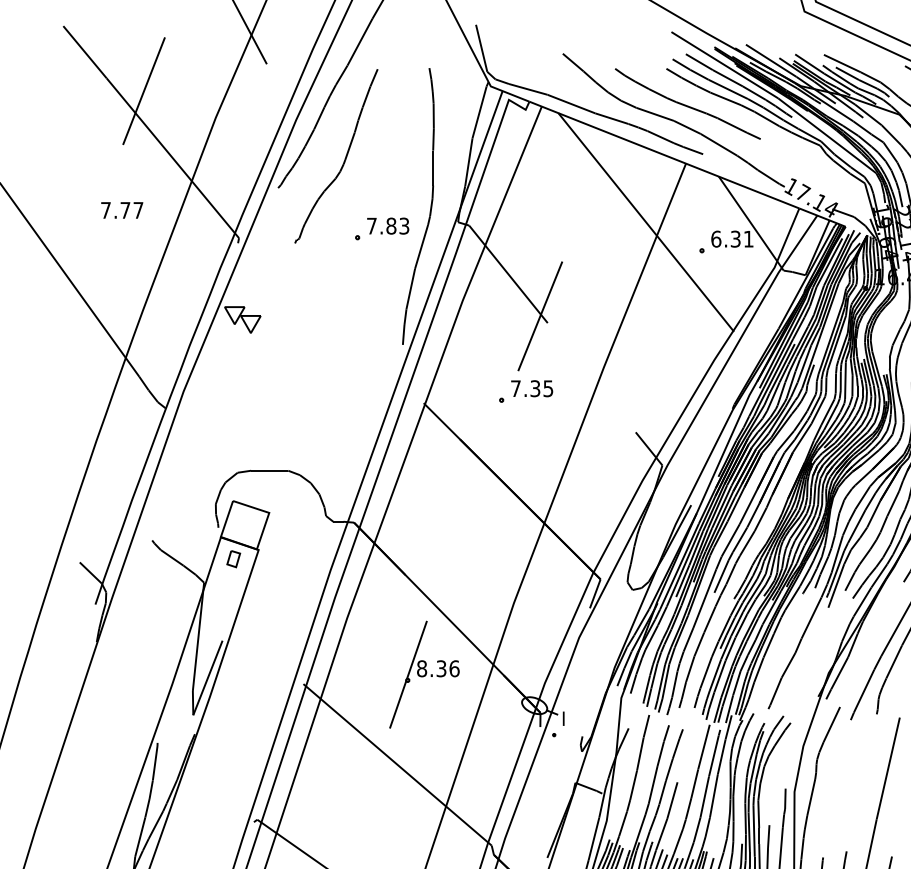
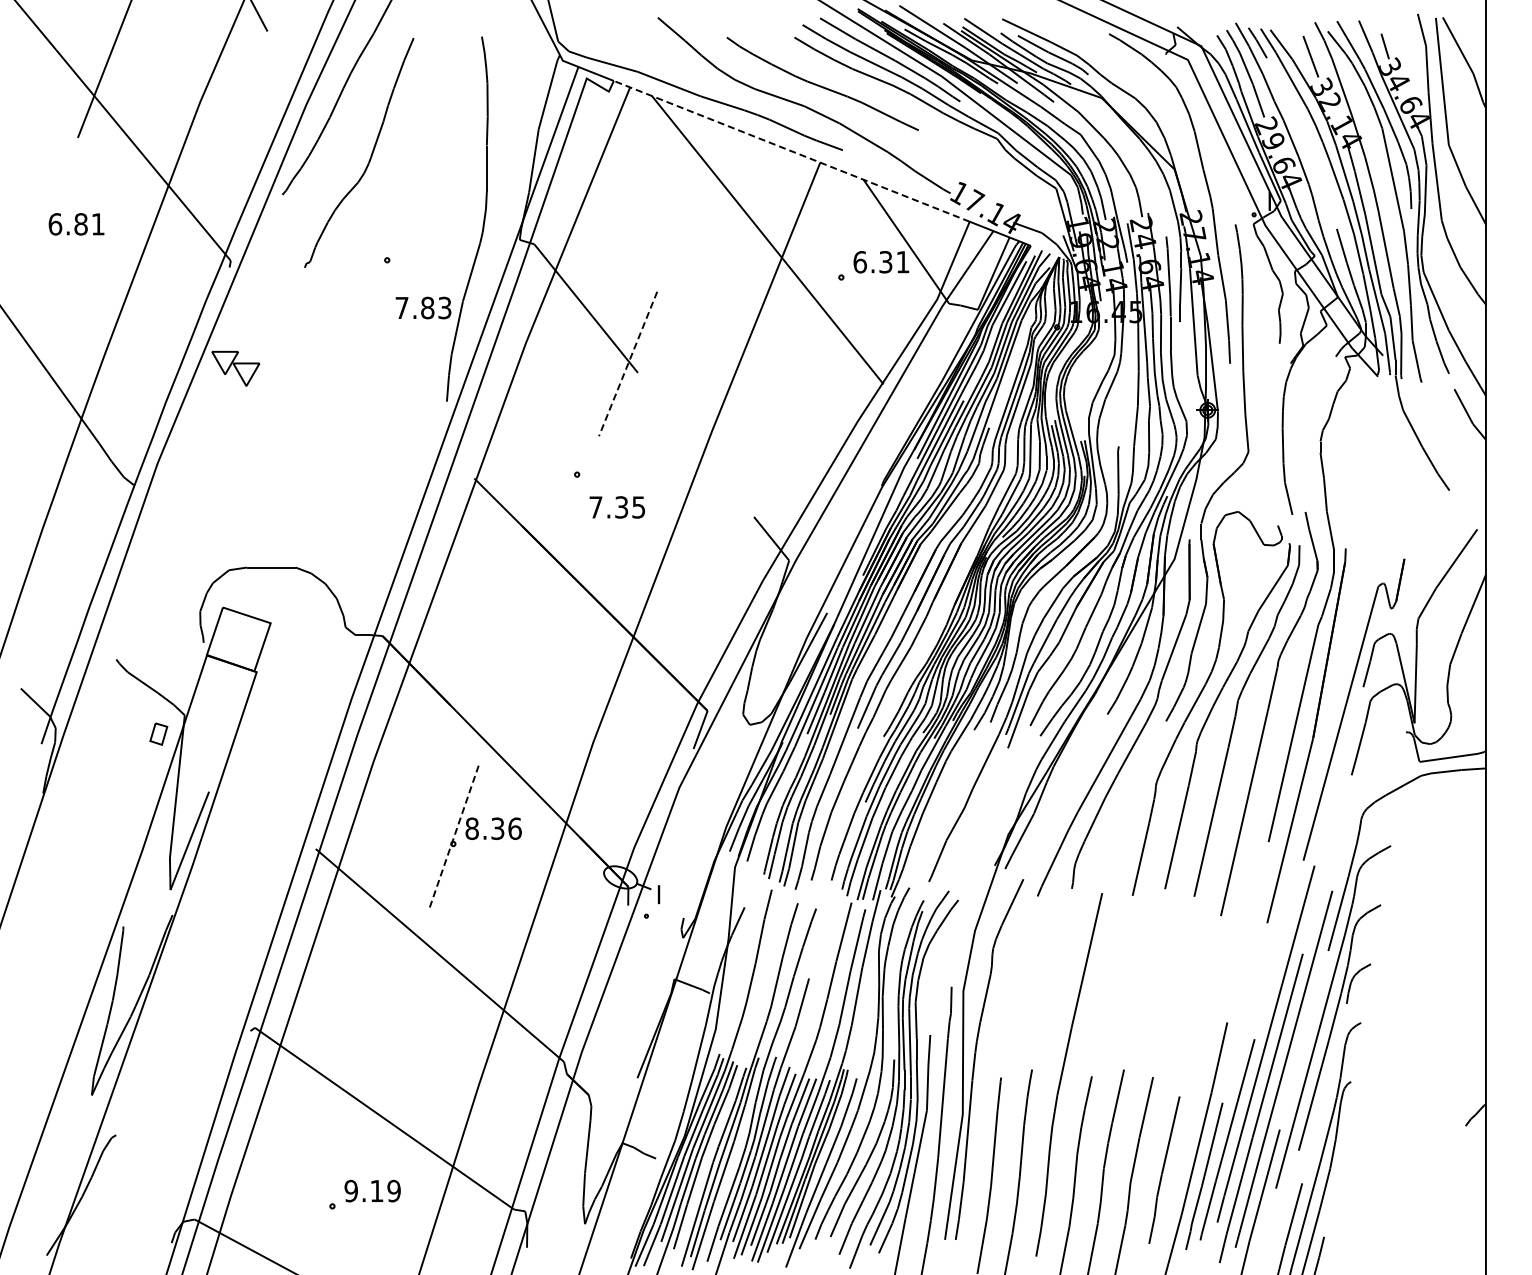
line: (664, 155) -> (791, 151), solid -> dashed
text: (122, 210) -> (76, 224), 7.77 -> 6.81
text: (388, 225) -> (423, 307), moved
line: (540, 316) -> (628, 364), solid -> dashed
text: (531, 388) -> (616, 507), moved
part: (233, 558) -> (158, 733), moved
line: (408, 675) -> (454, 837), solid -> dashed

